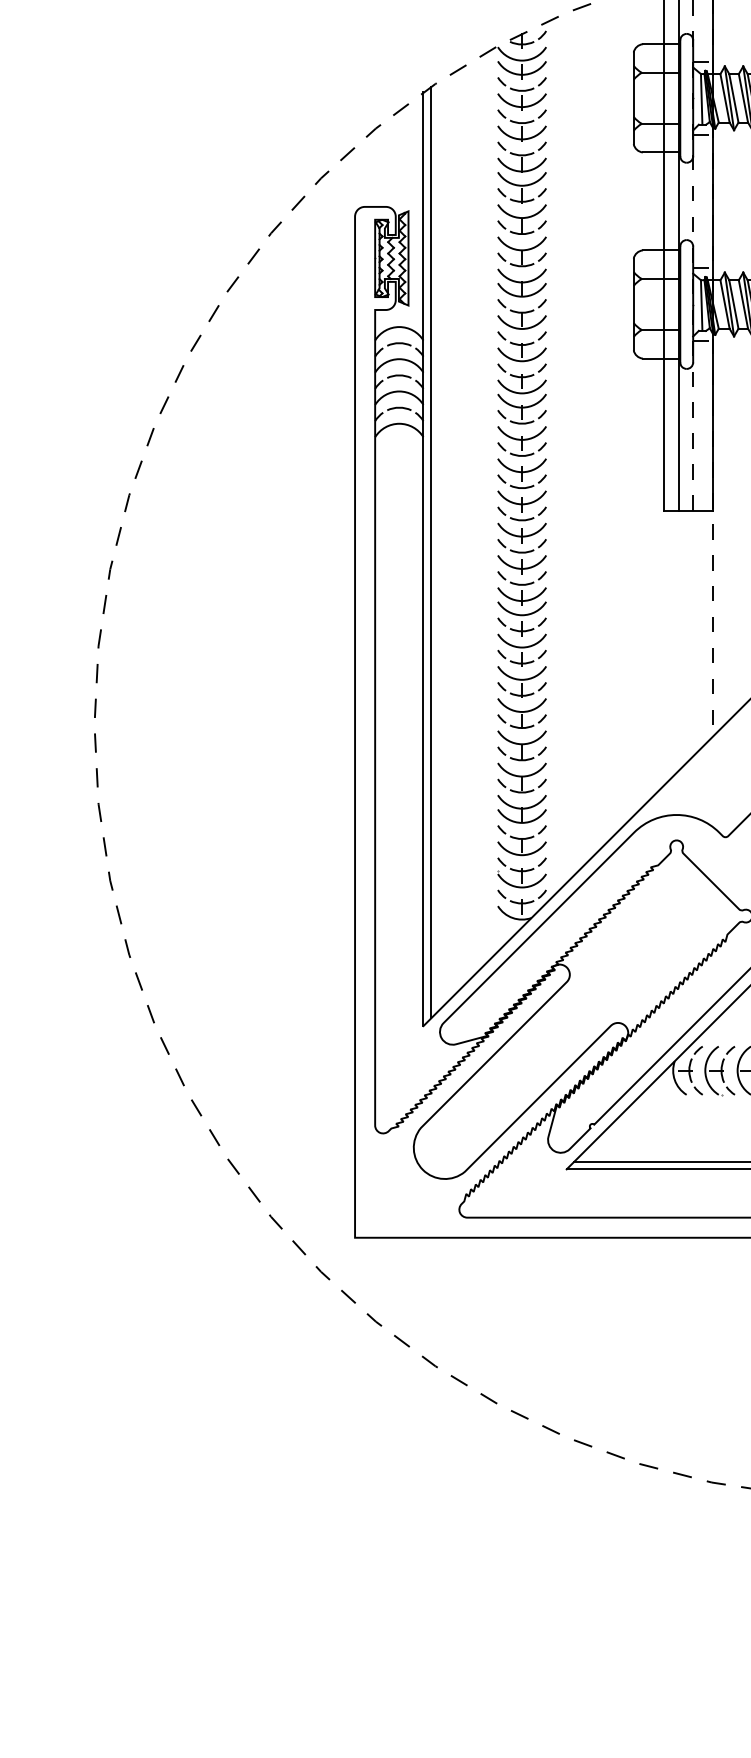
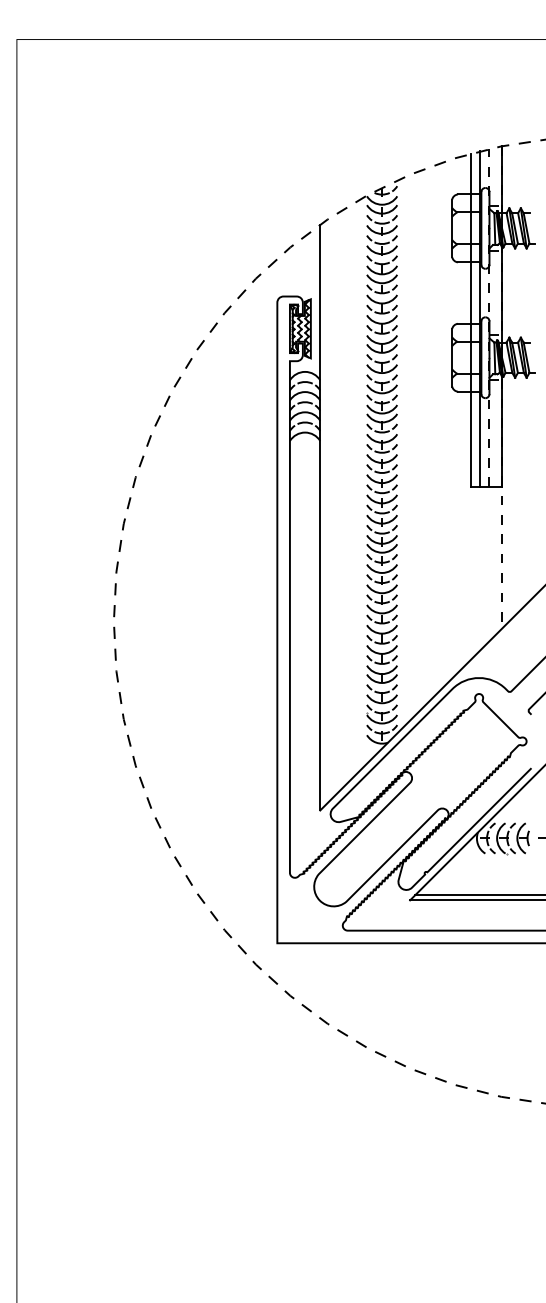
line: (431, 552) -> (325, 513), removed

